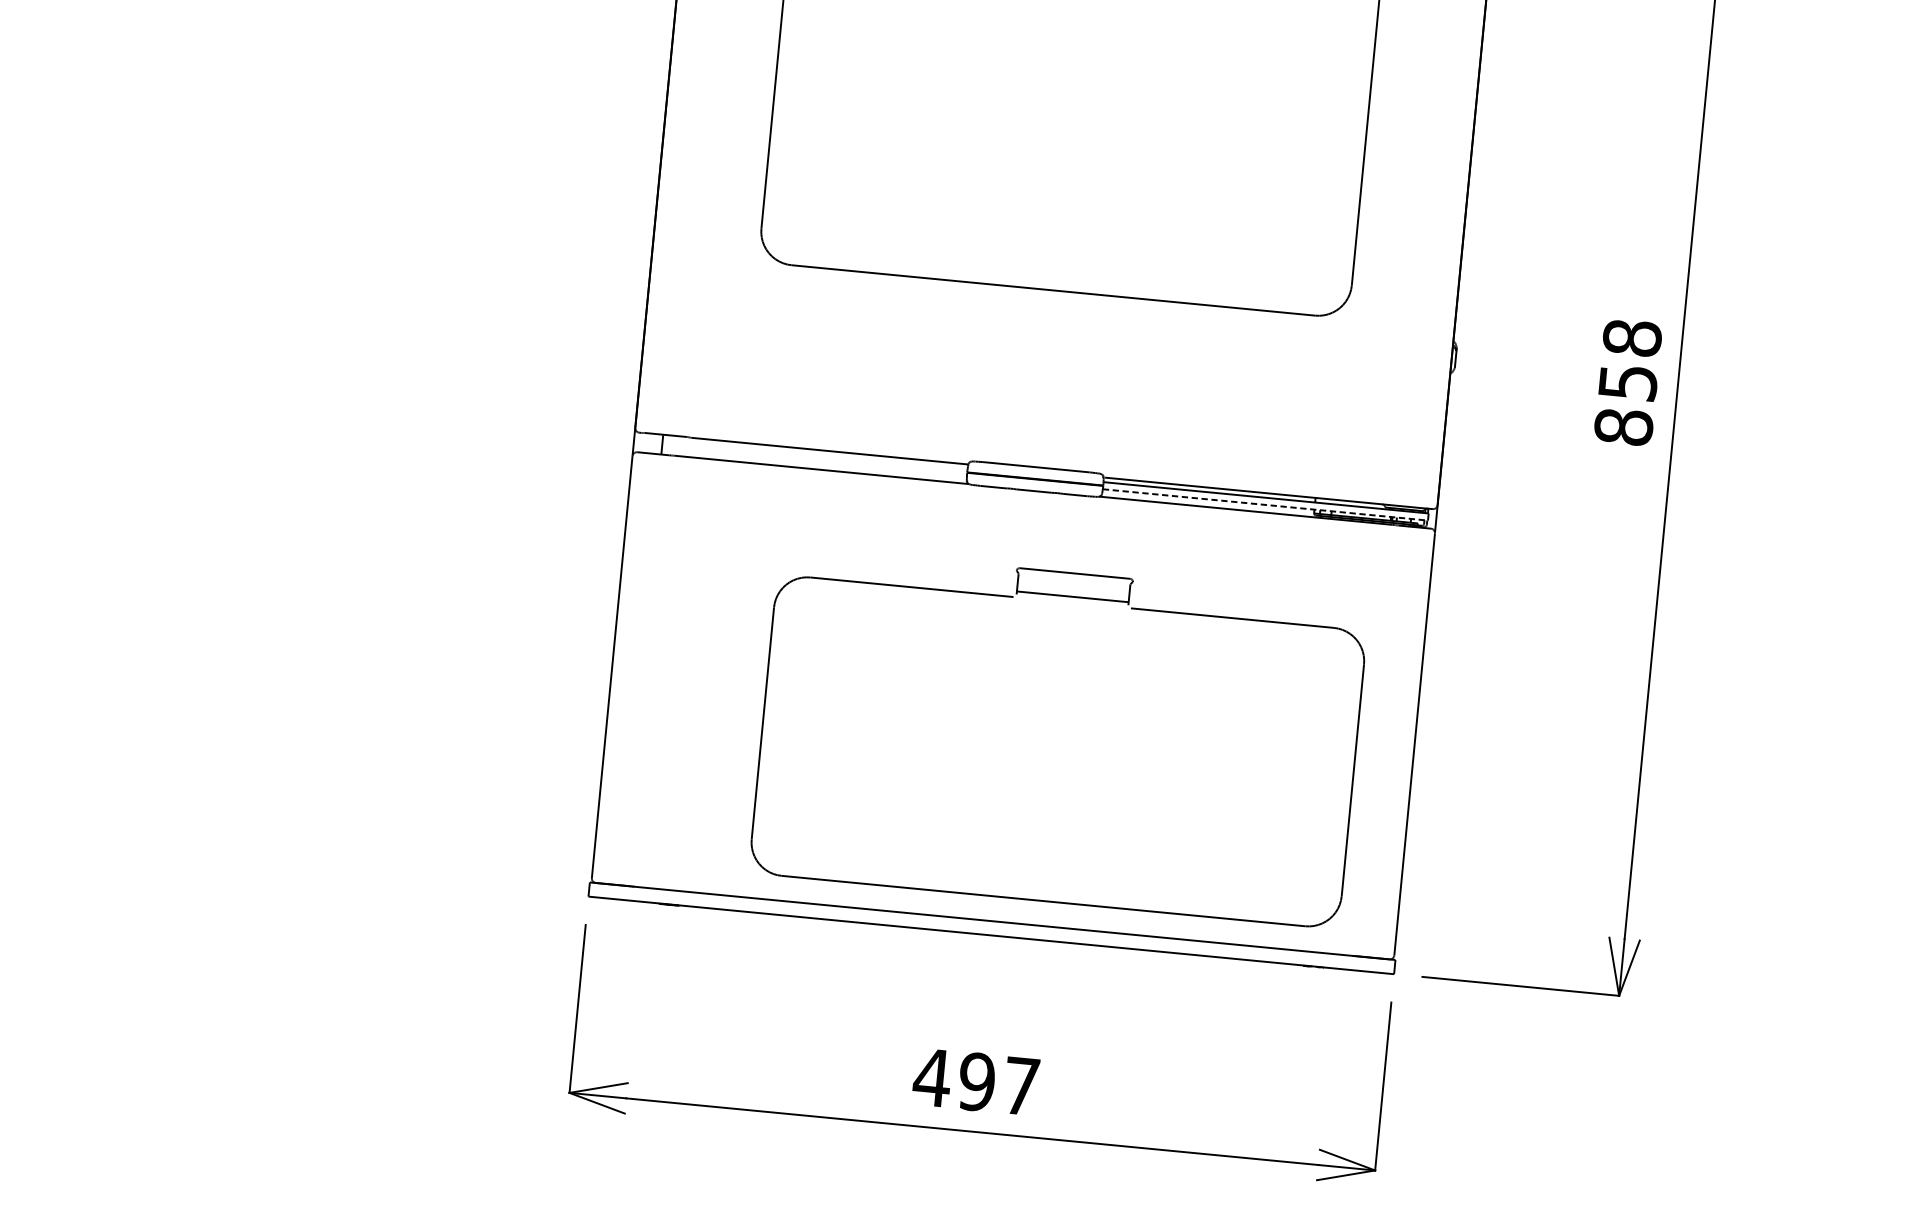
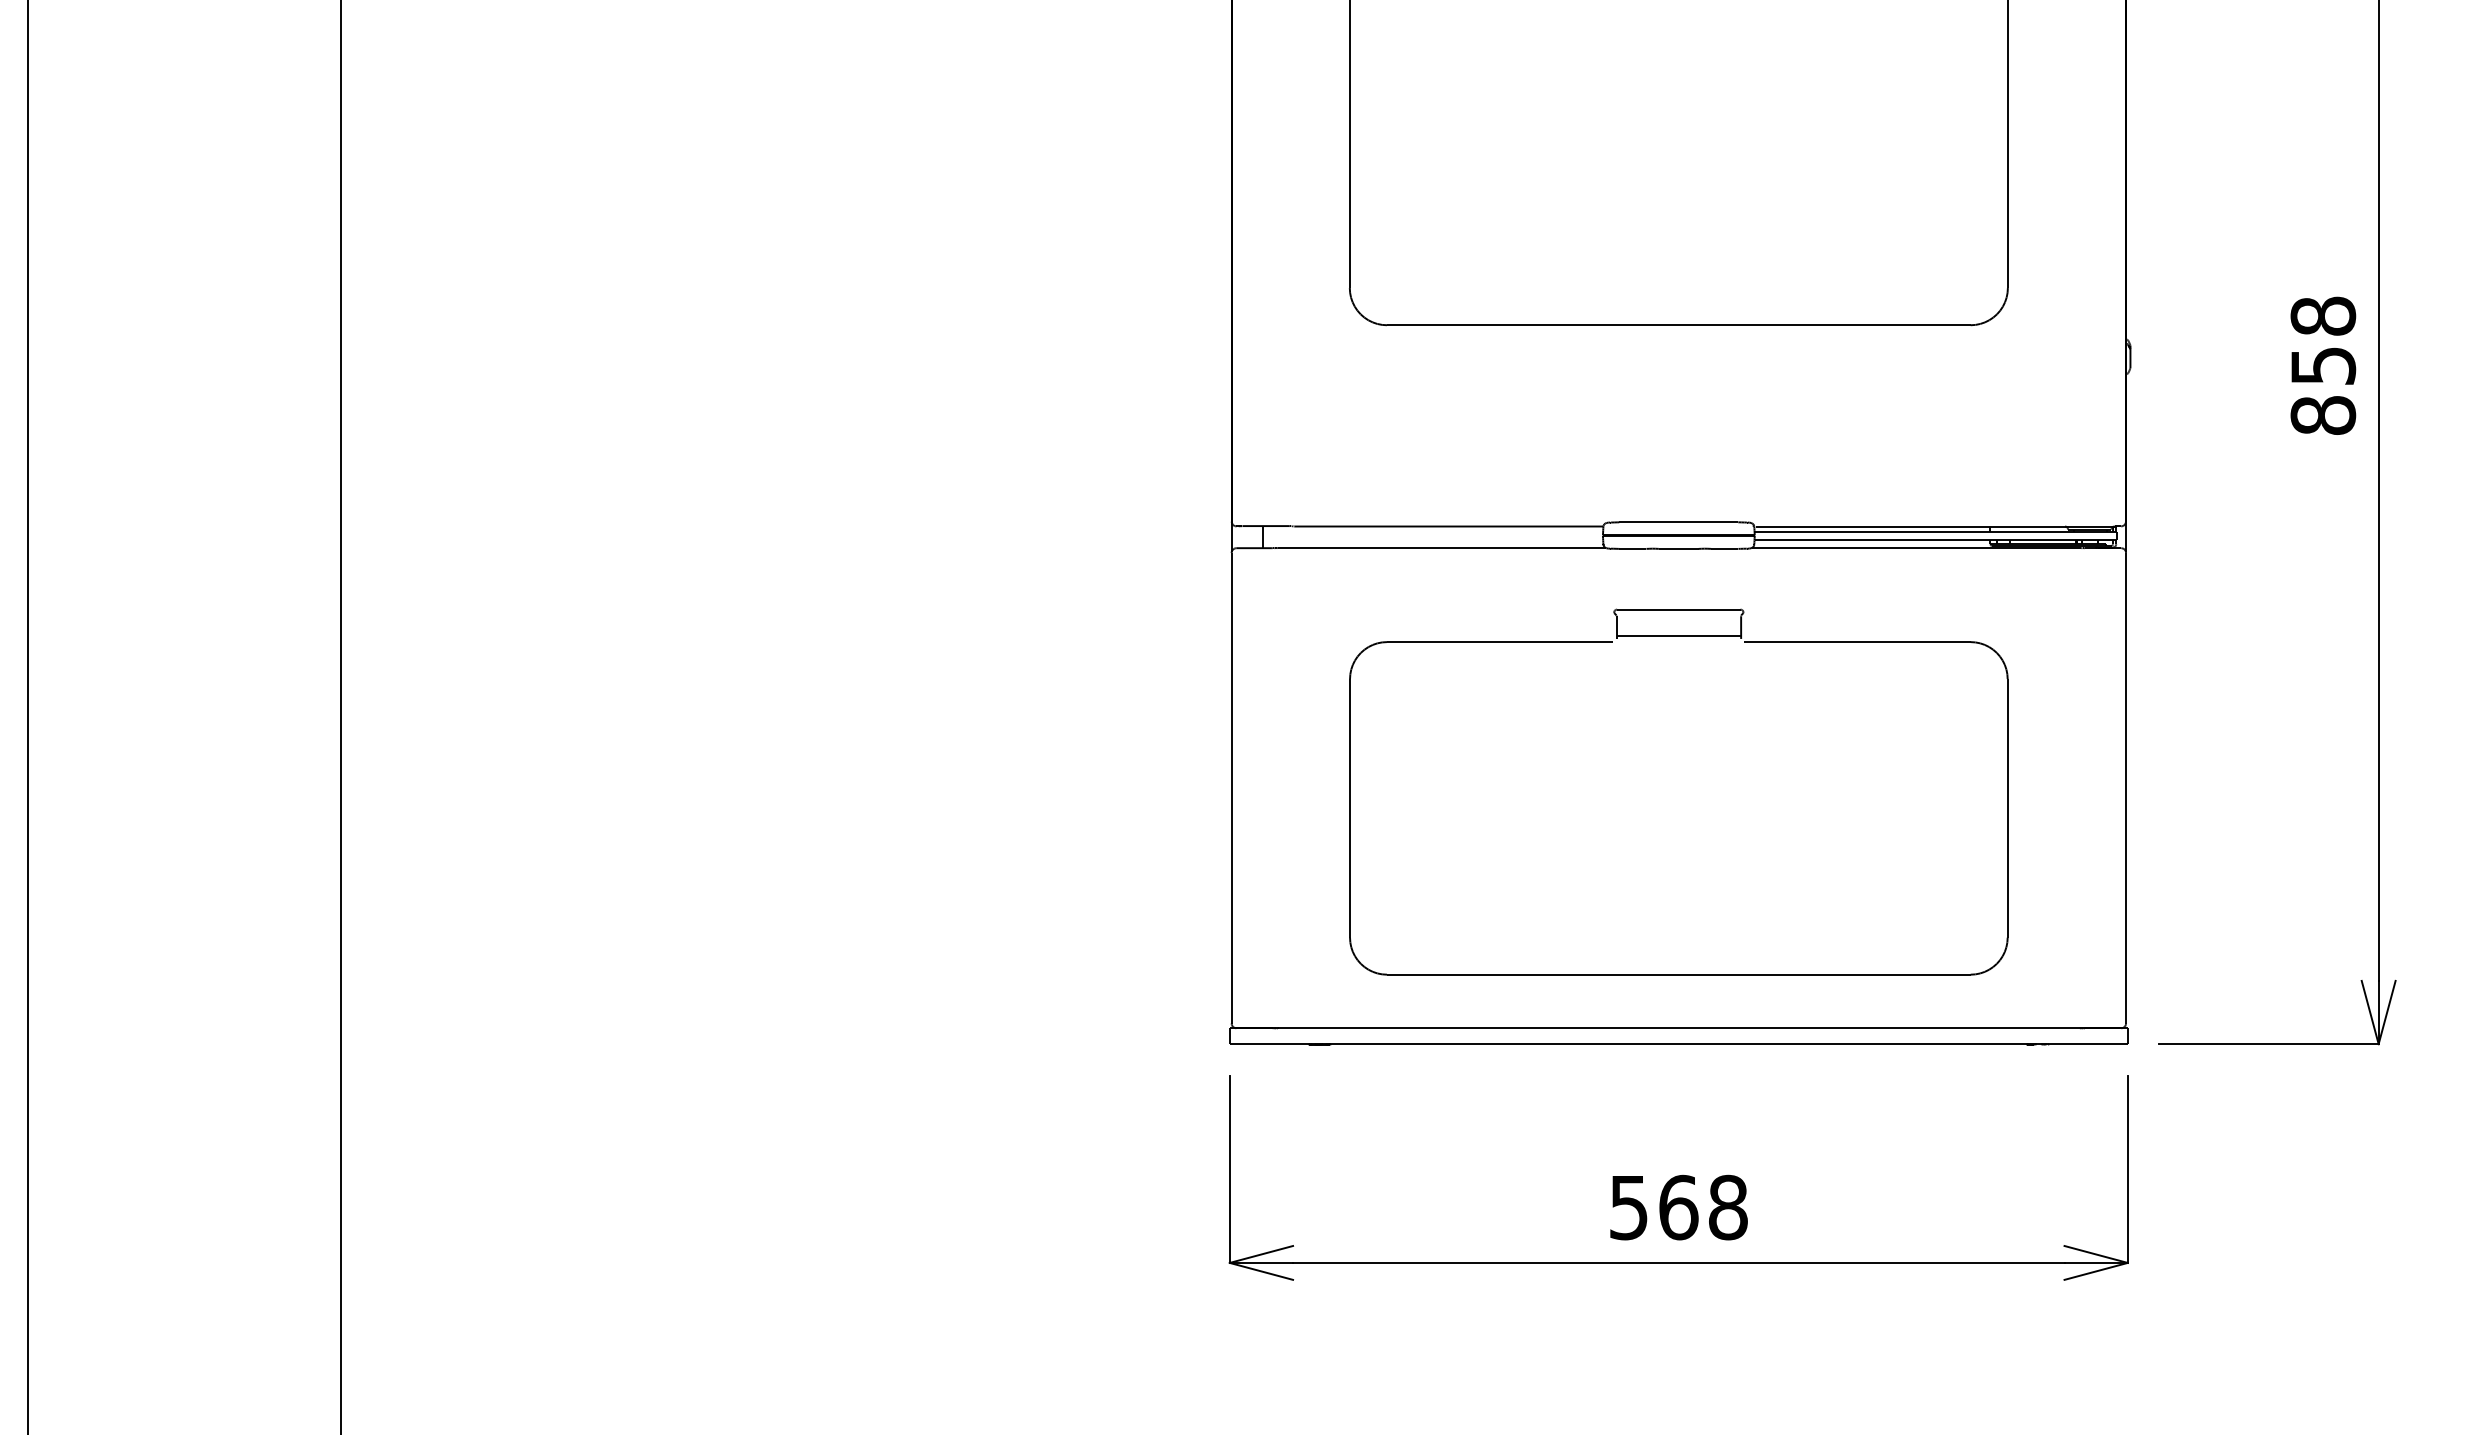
line: (1266, 504) -> (1936, 539), dashed -> solid
part: (1072, 597) -> (1678, 636), moved
text: (975, 1081) -> (1677, 1207), 497 -> 568

